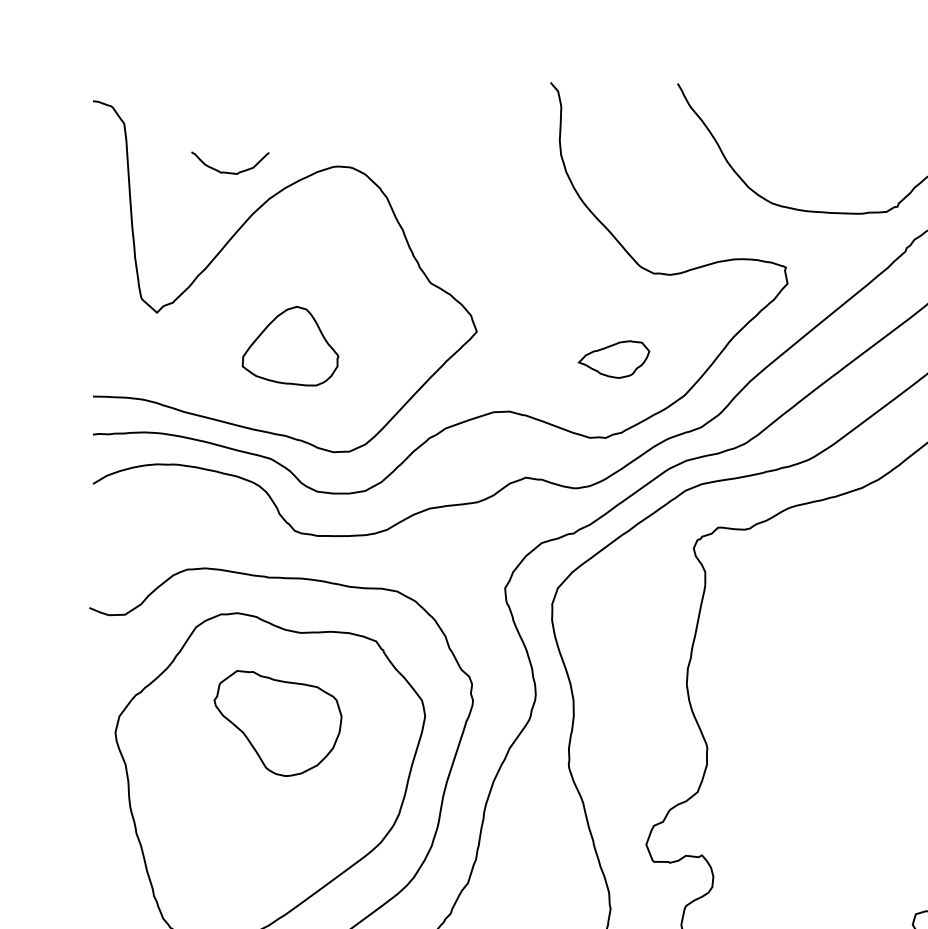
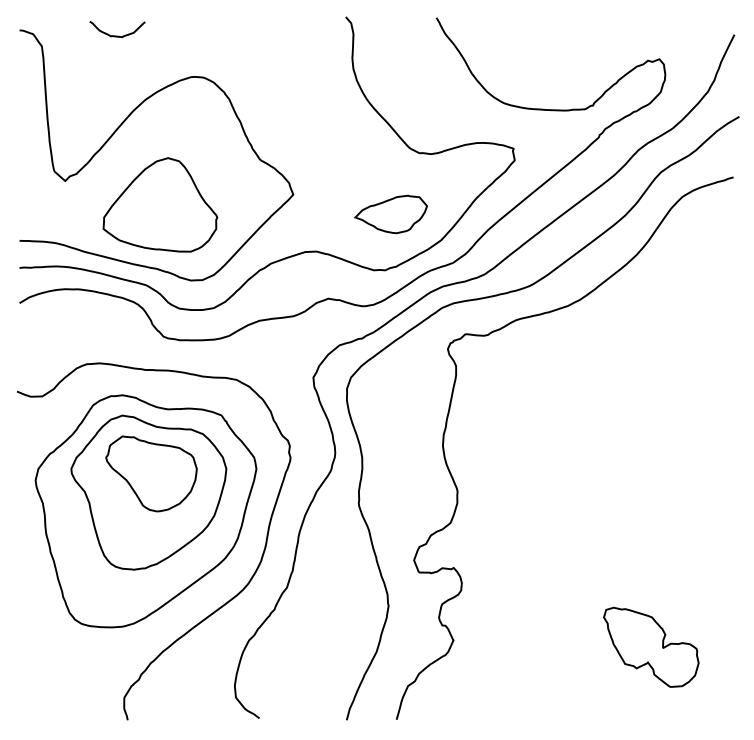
curve: (230, 171) -> (117, 35), moved
part: (290, 345) -> (160, 204), size x1.67
part: (613, 359) -> (390, 214), size x1.43
part: (273, 749) -> (148, 492), added

